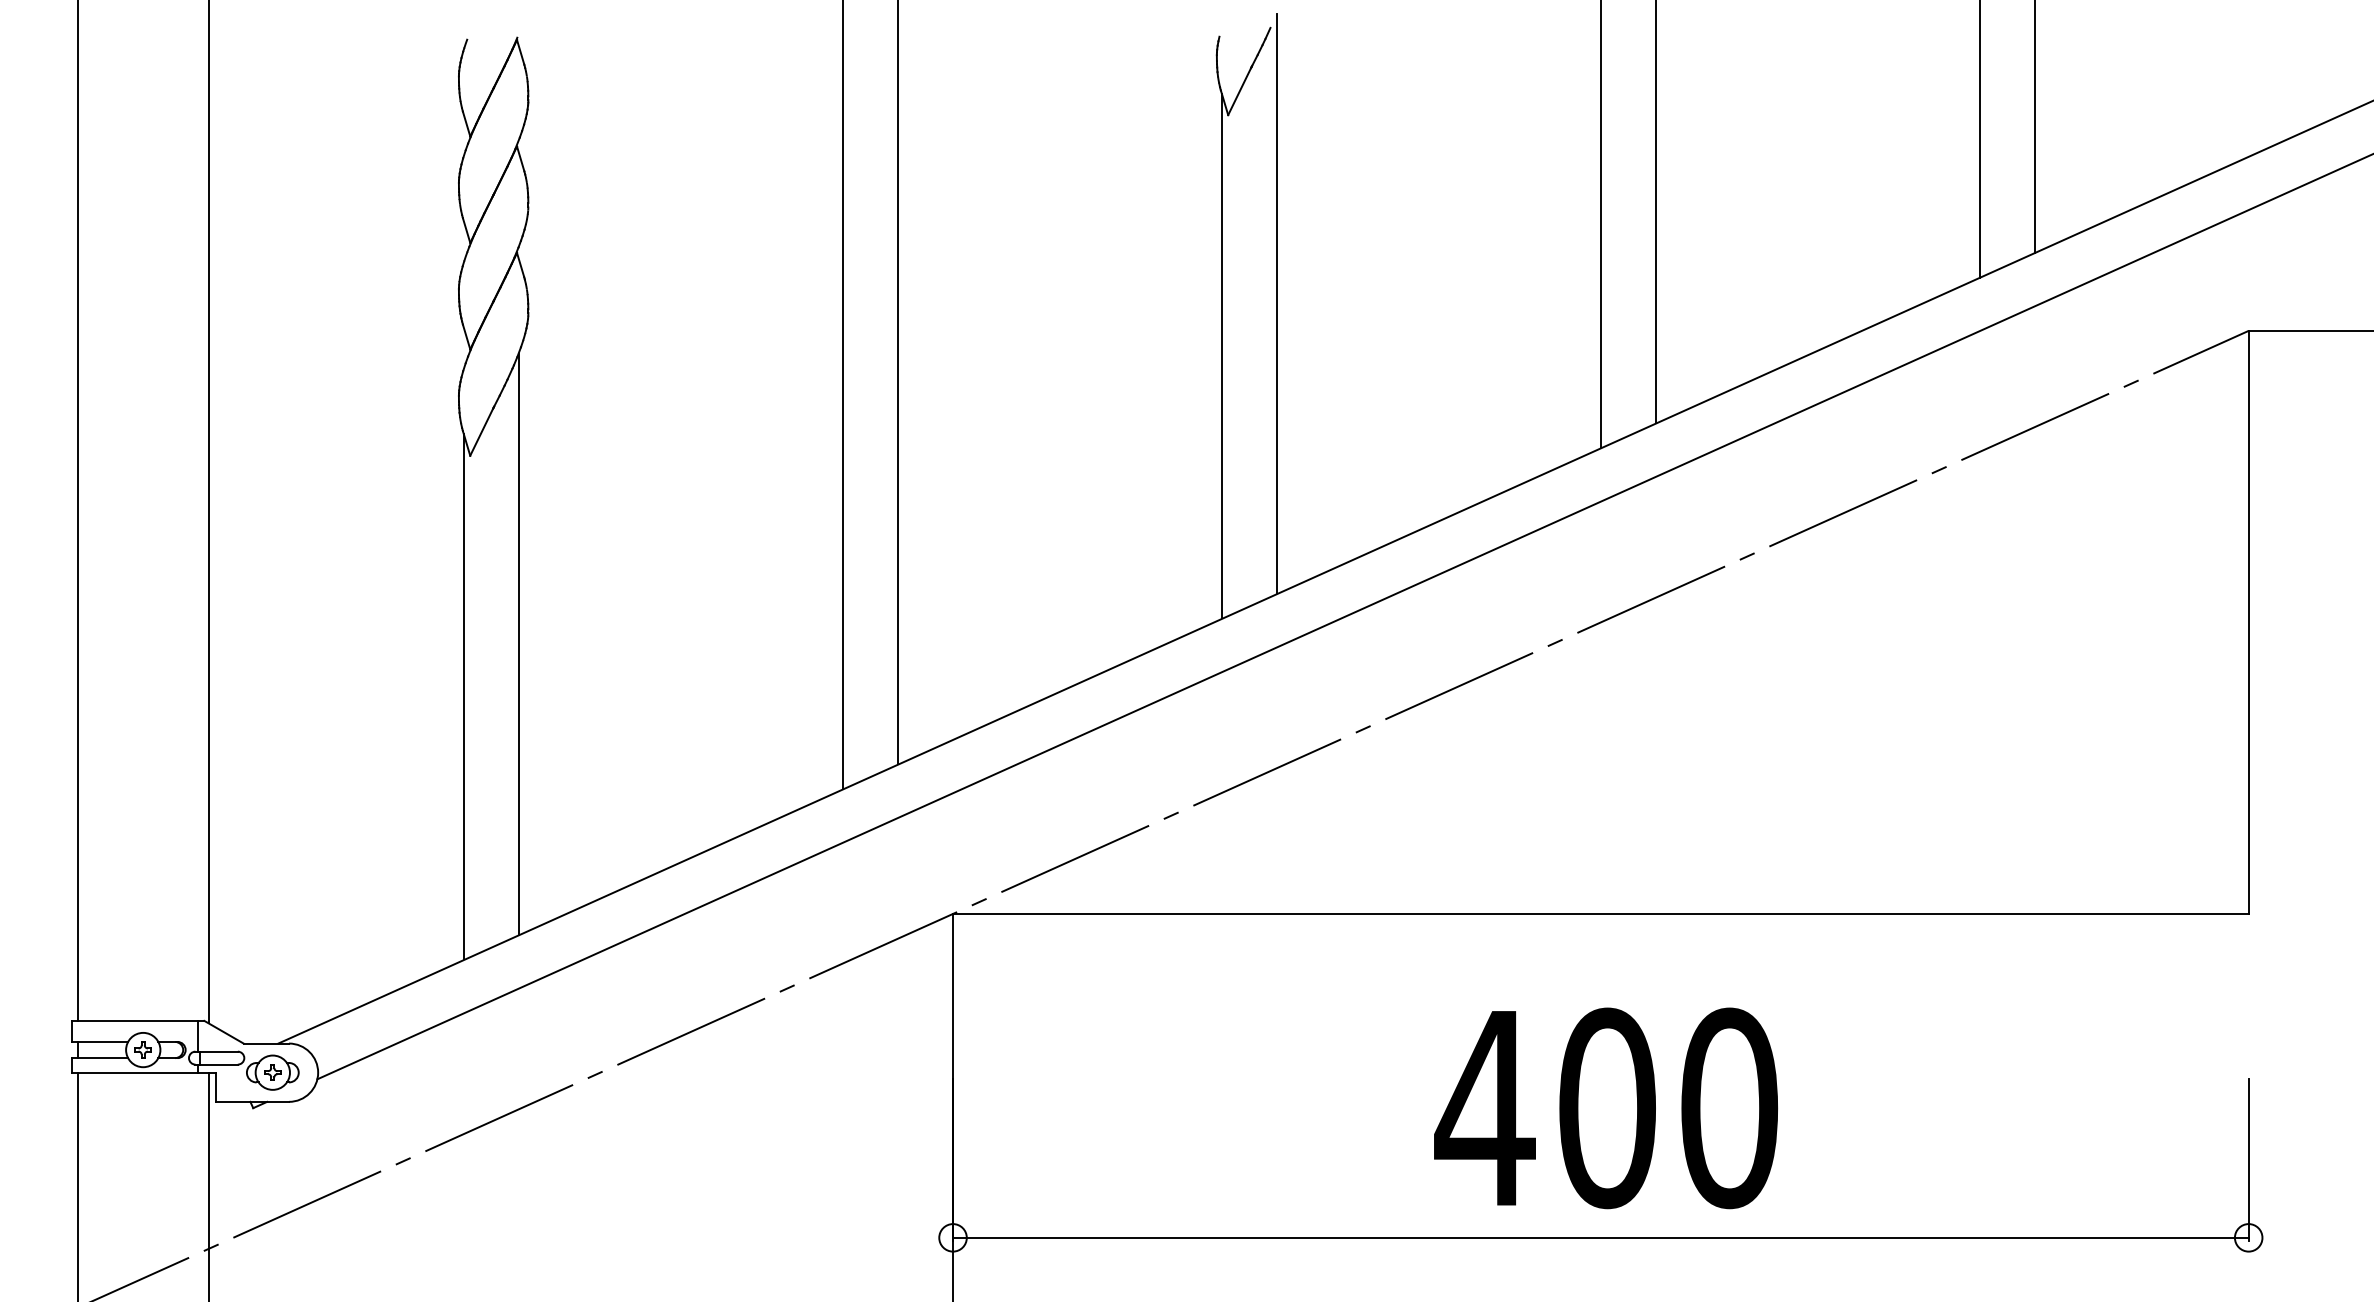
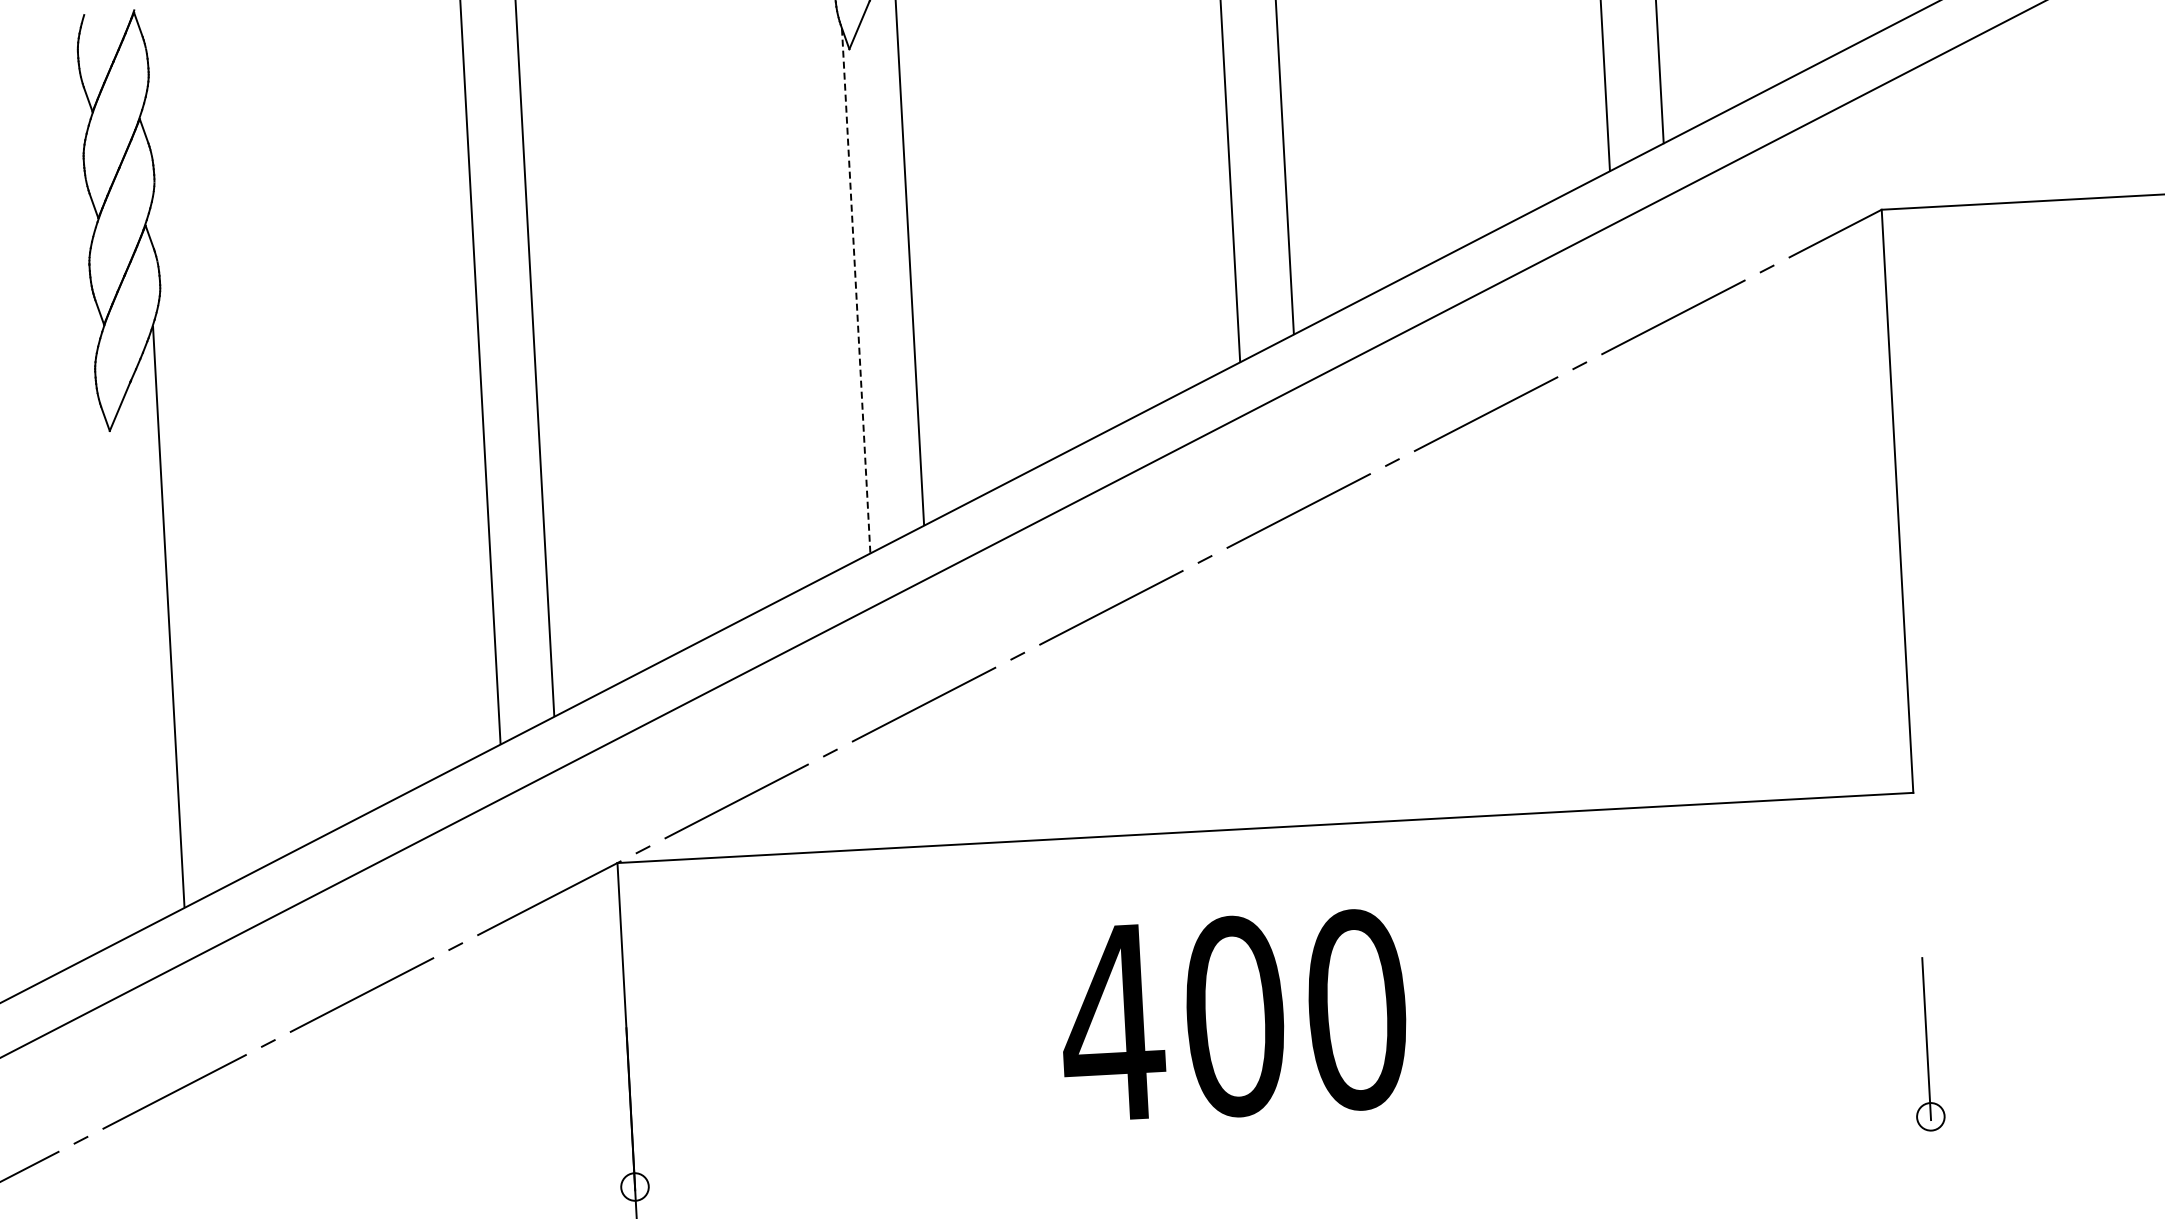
line: (1221, 355) -> (855, 290), solid -> dashed
line: (463, 696) -> (116, 672), removed
text: (1605, 1108) -> (1233, 1016), moved
line: (1600, 1237) -> (1282, 1151), removed

